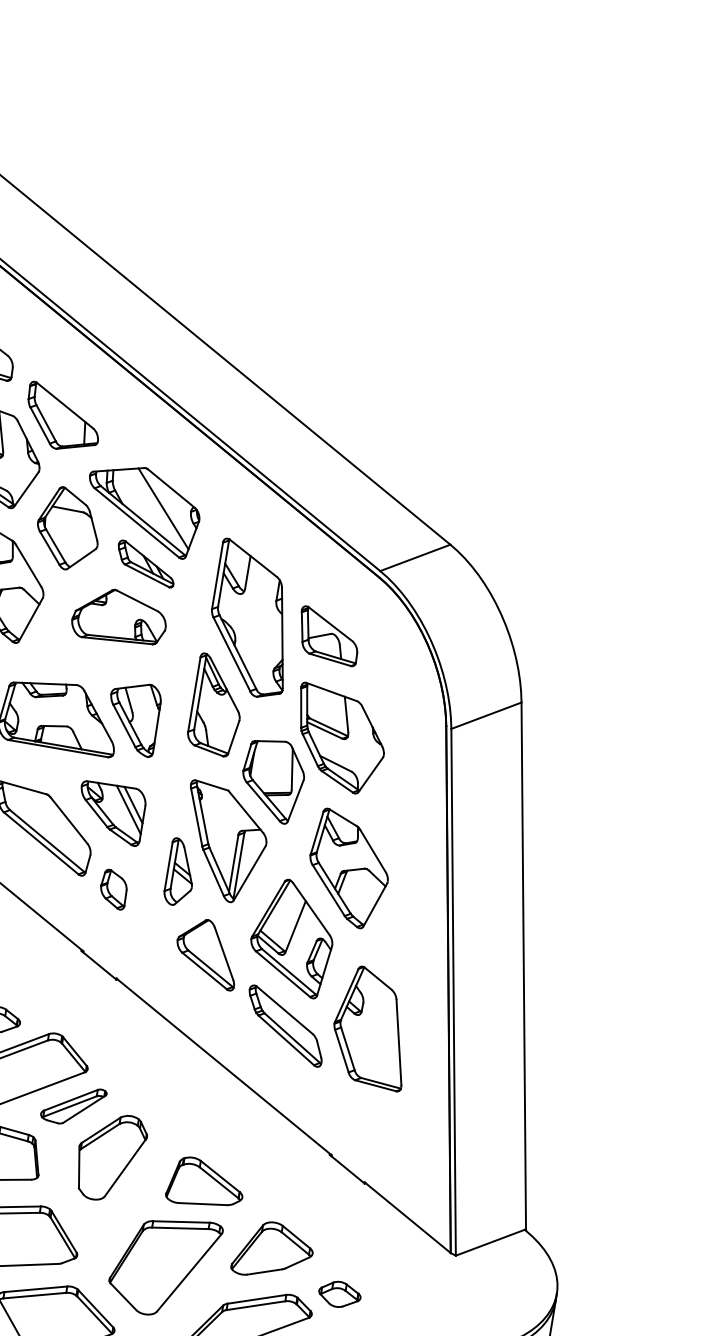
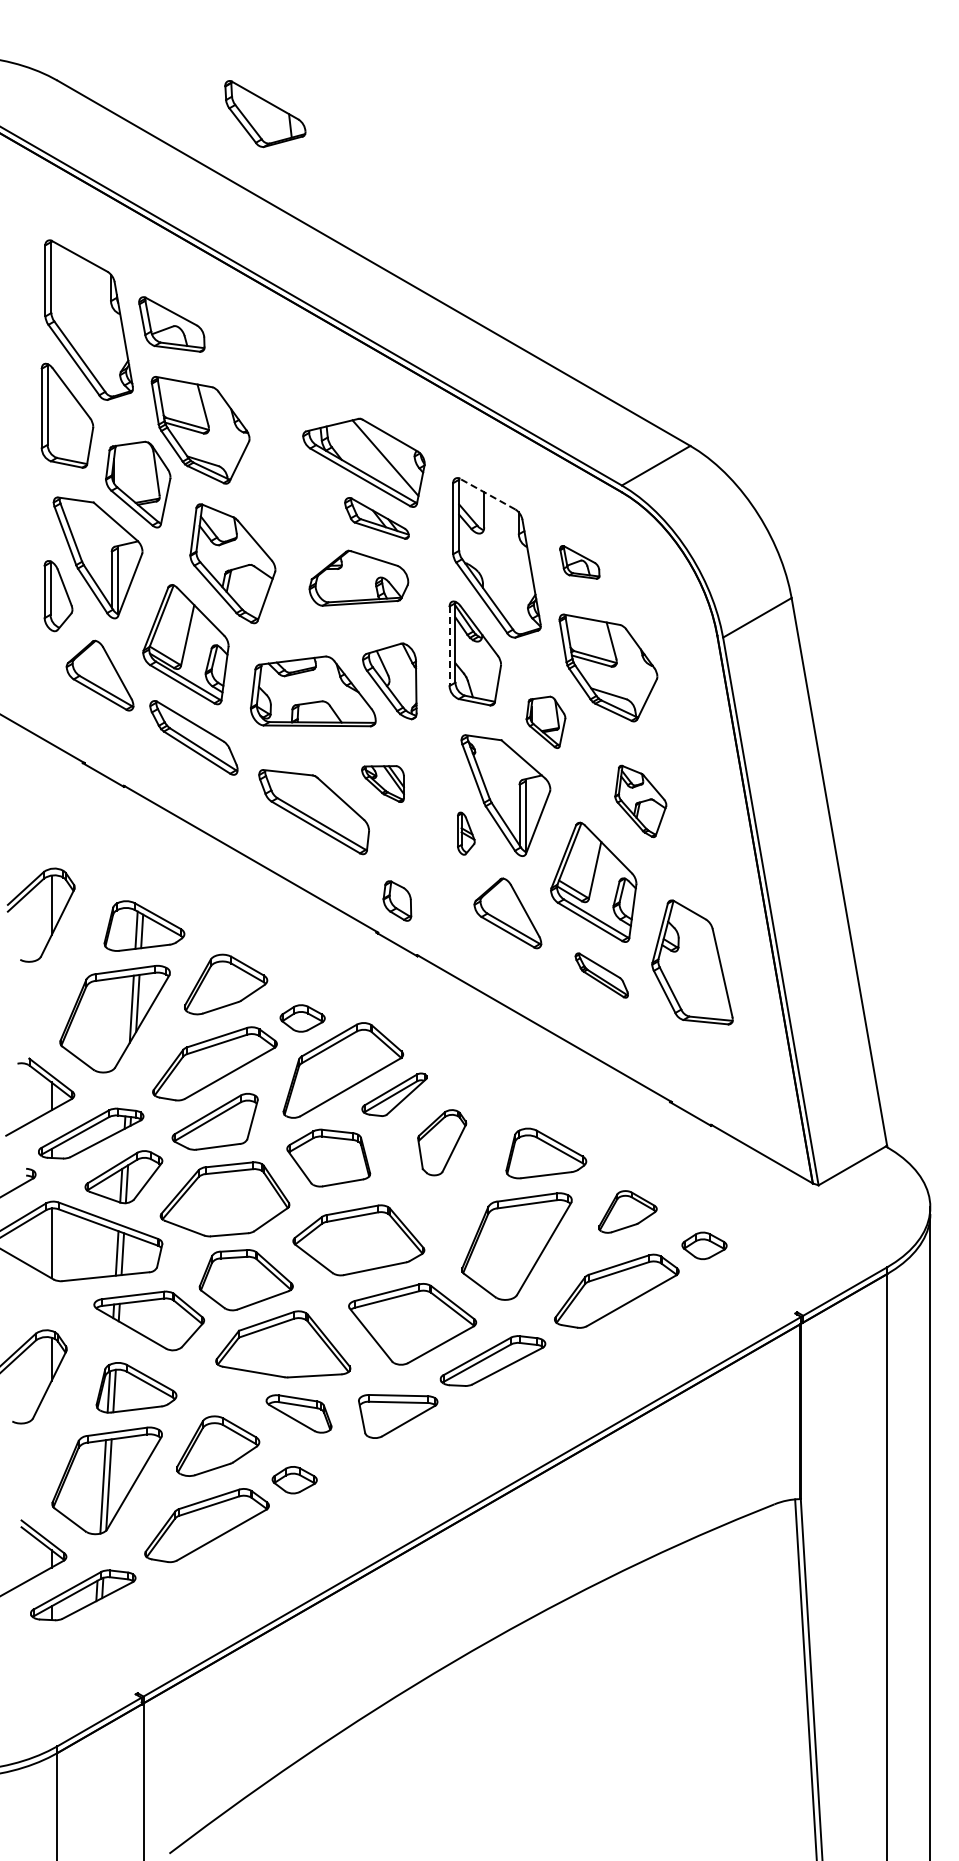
part: (63, 418) -> (265, 114), moved
part: (68, 528) -> (289, 494), removed
line: (253, 558) -> (487, 494), solid -> dashed
part: (328, 636) -> (579, 562), size x0.6
line: (194, 694) -> (449, 646), solid -> dashed
part: (272, 780) -> (545, 722), size x0.6
part: (110, 812) -> (382, 783), size x0.6
part: (348, 869) -> (640, 801), size x0.6
part: (181, 872) -> (466, 833), size x0.6
part: (114, 889) -> (397, 900), moved
part: (285, 1025) -> (601, 975), size x0.6
part: (109, 1157) -> (441, 1142), size x0.7
part: (273, 1250) -> (627, 1211), size x0.7

